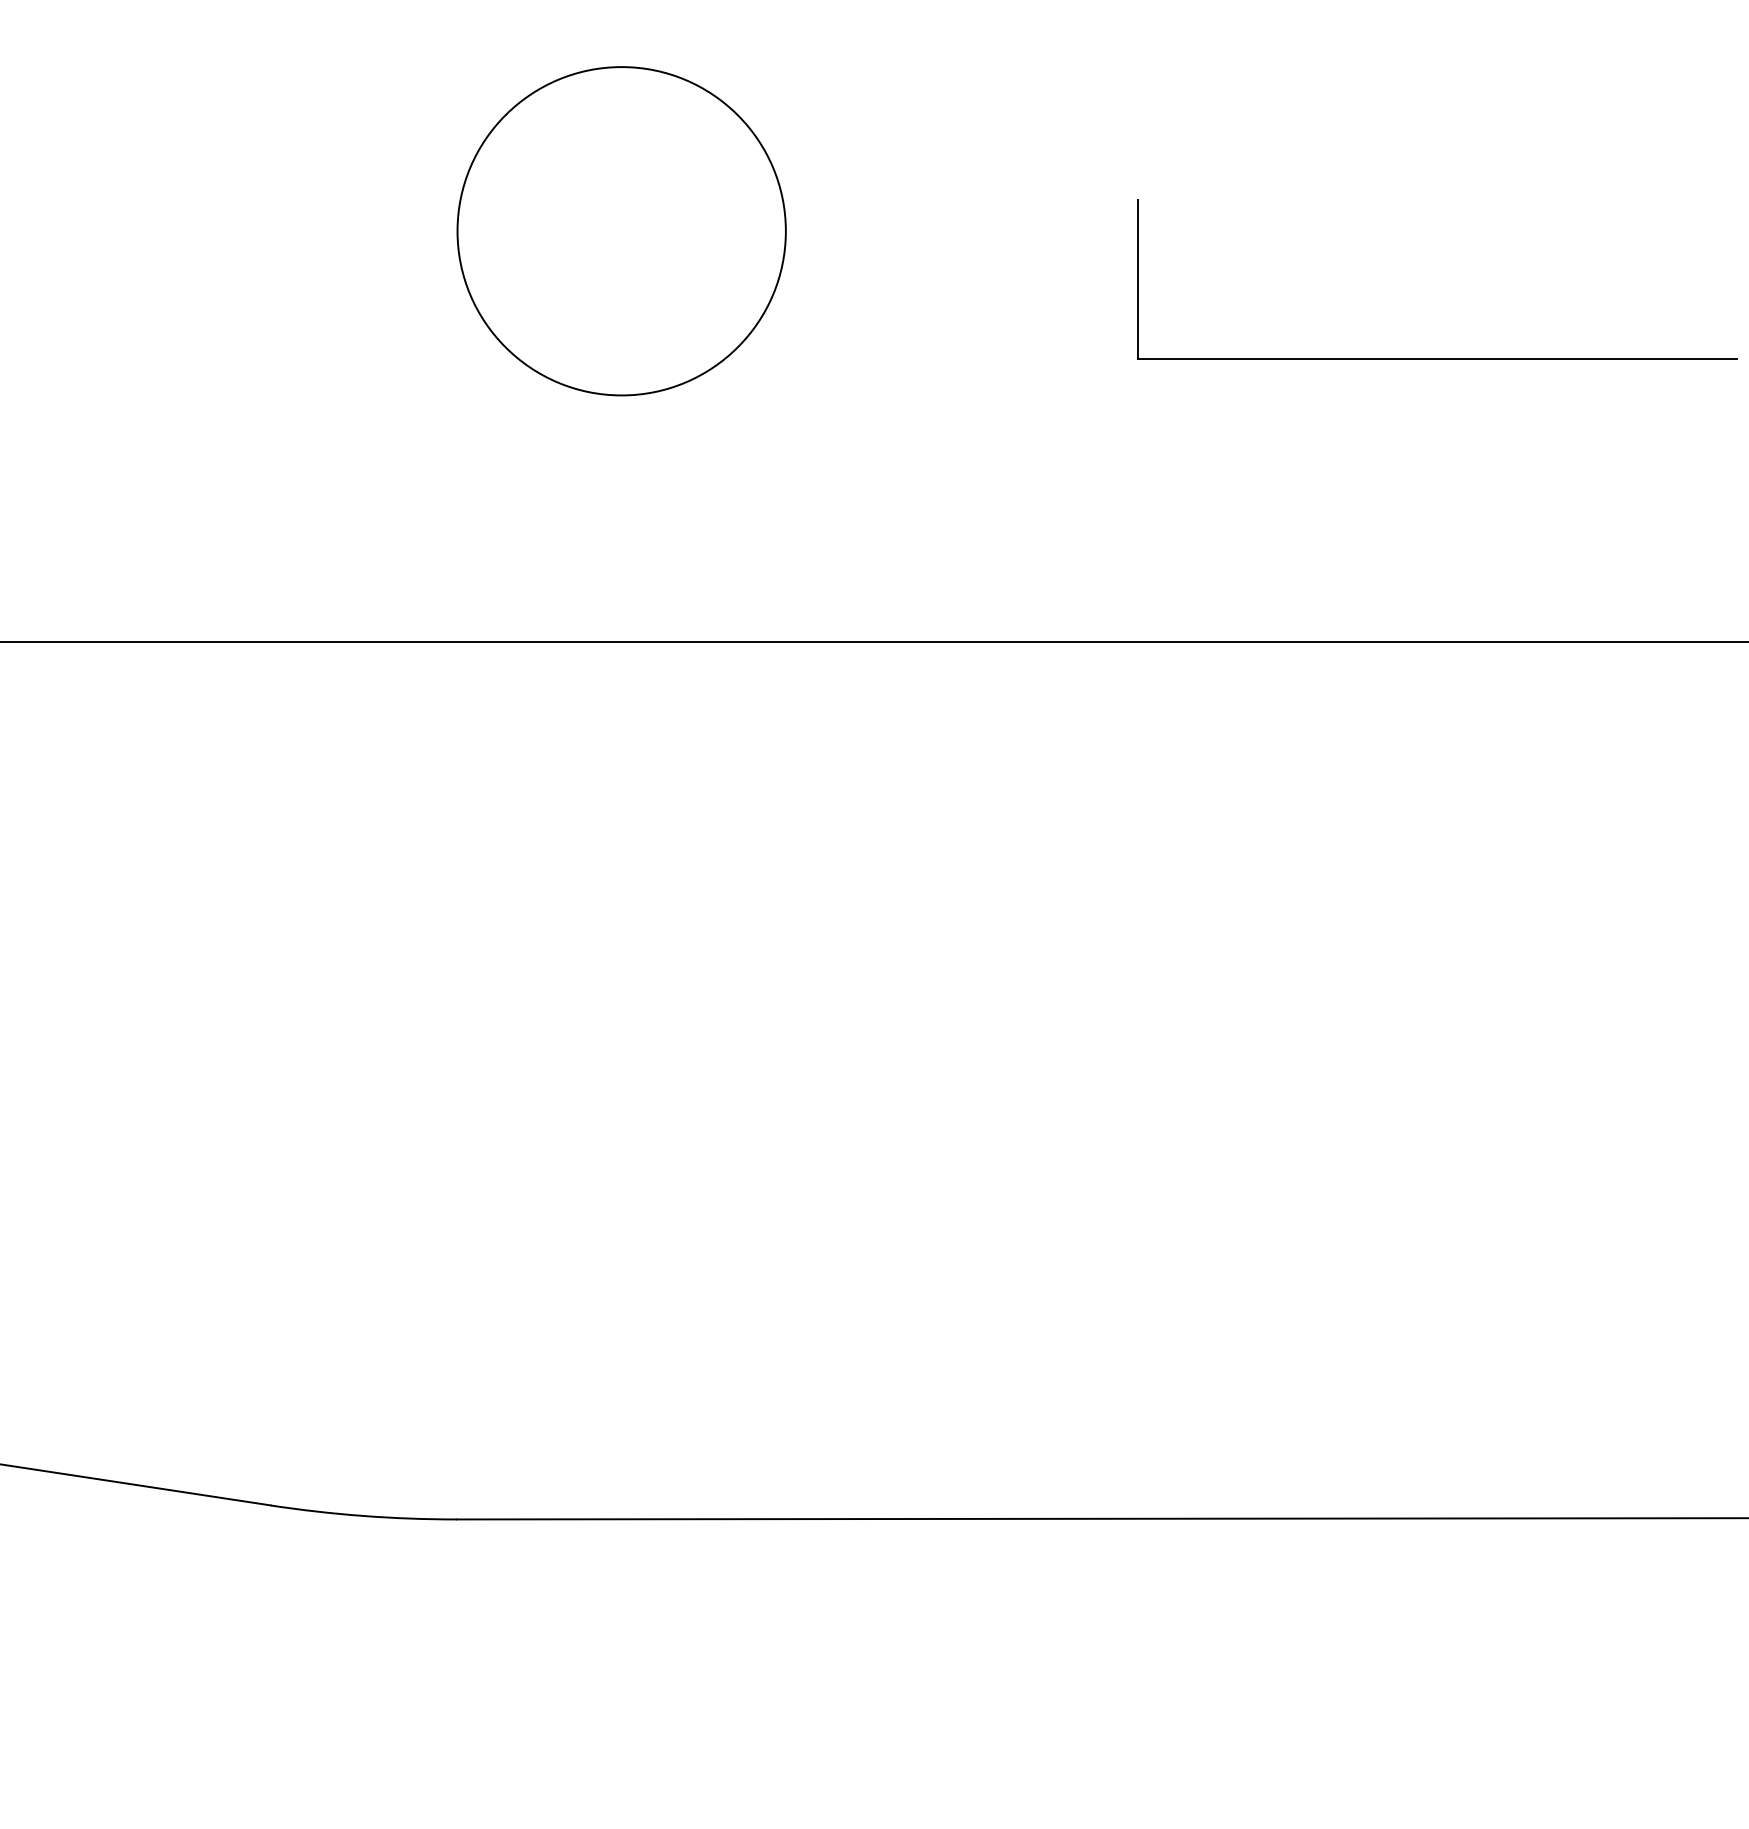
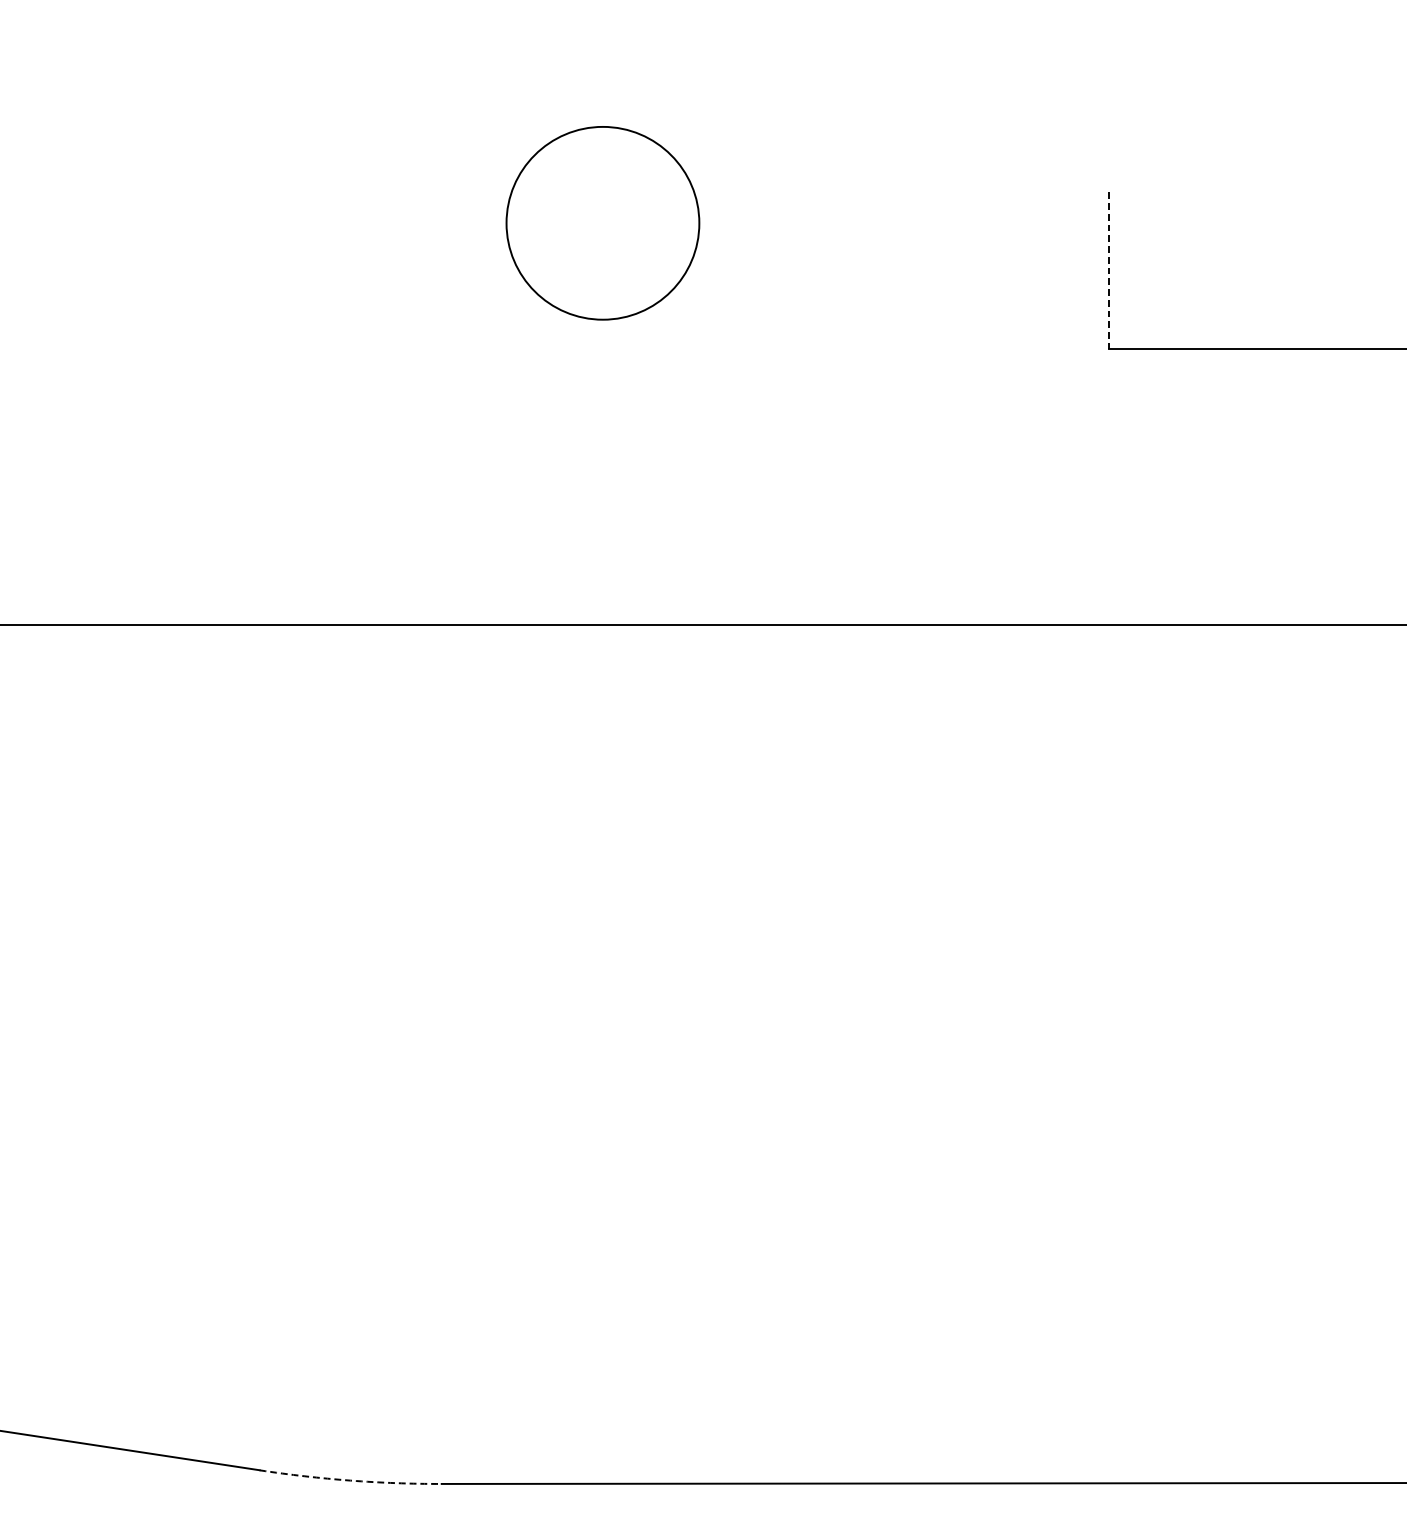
circle: (621, 231) -> (602, 223), size x0.6
line: (1138, 279) -> (1108, 270), solid -> dashed
arc: (363, 1515) -> (350, 1480), solid -> dashed

